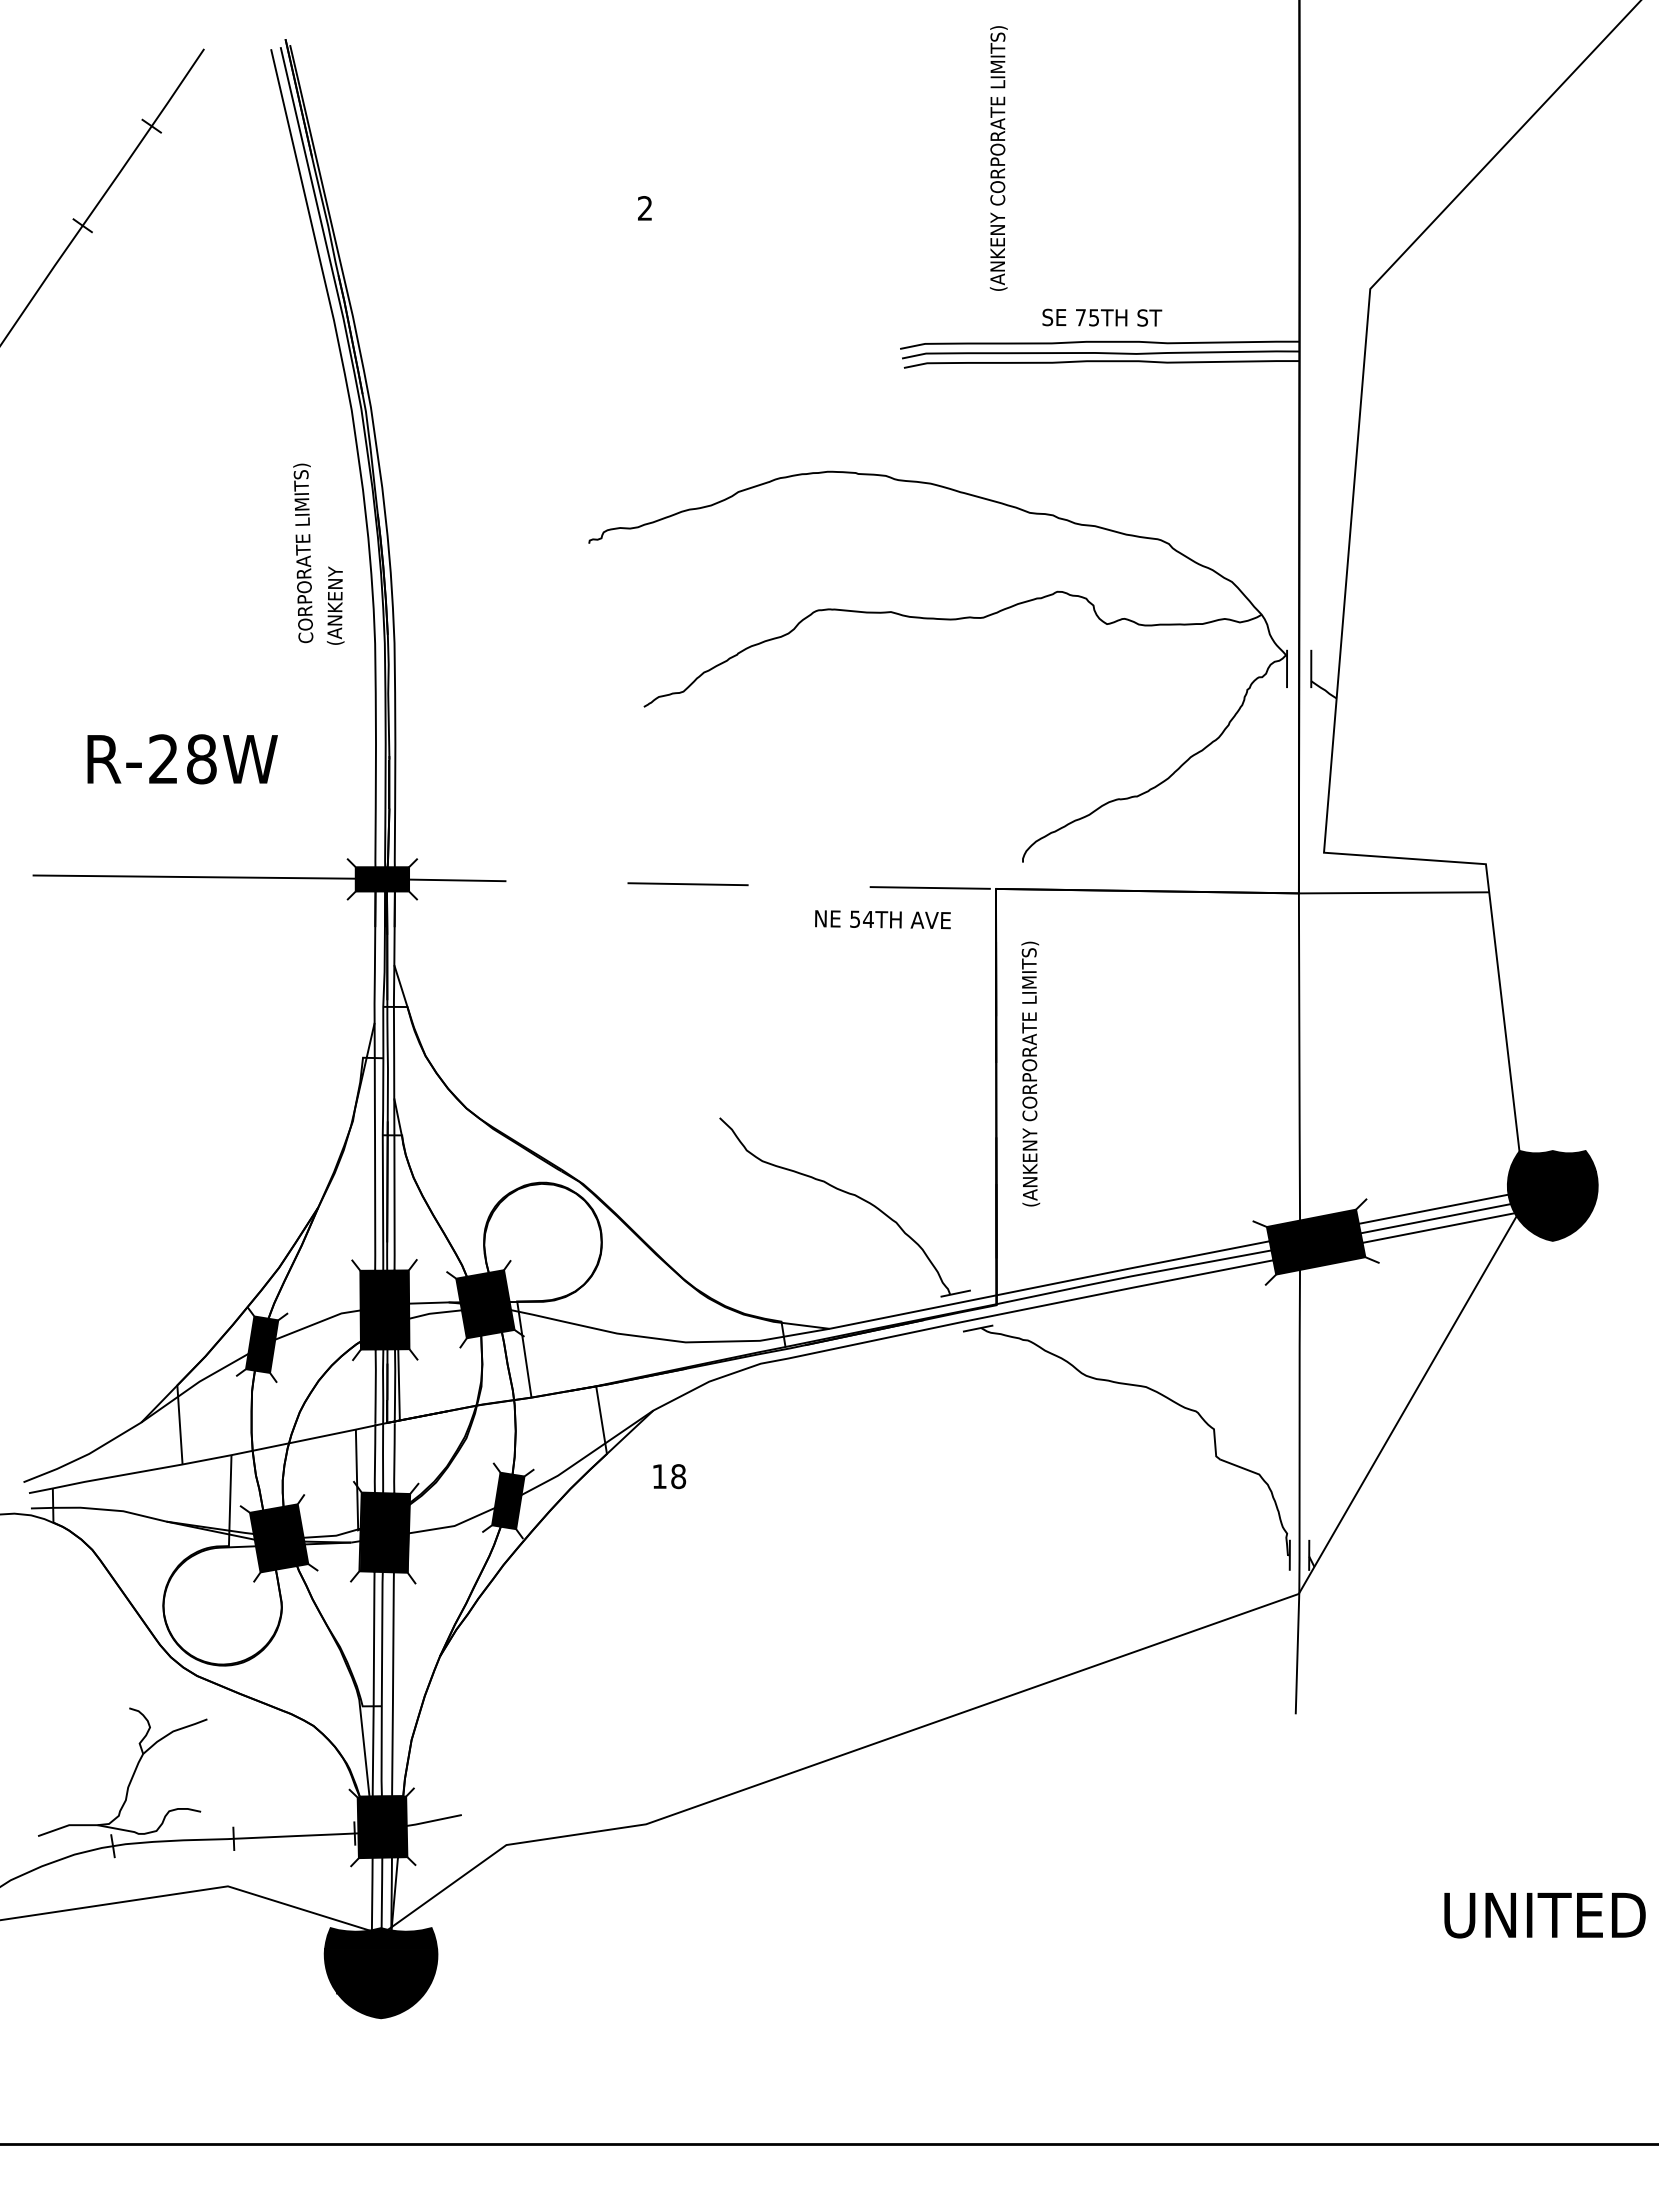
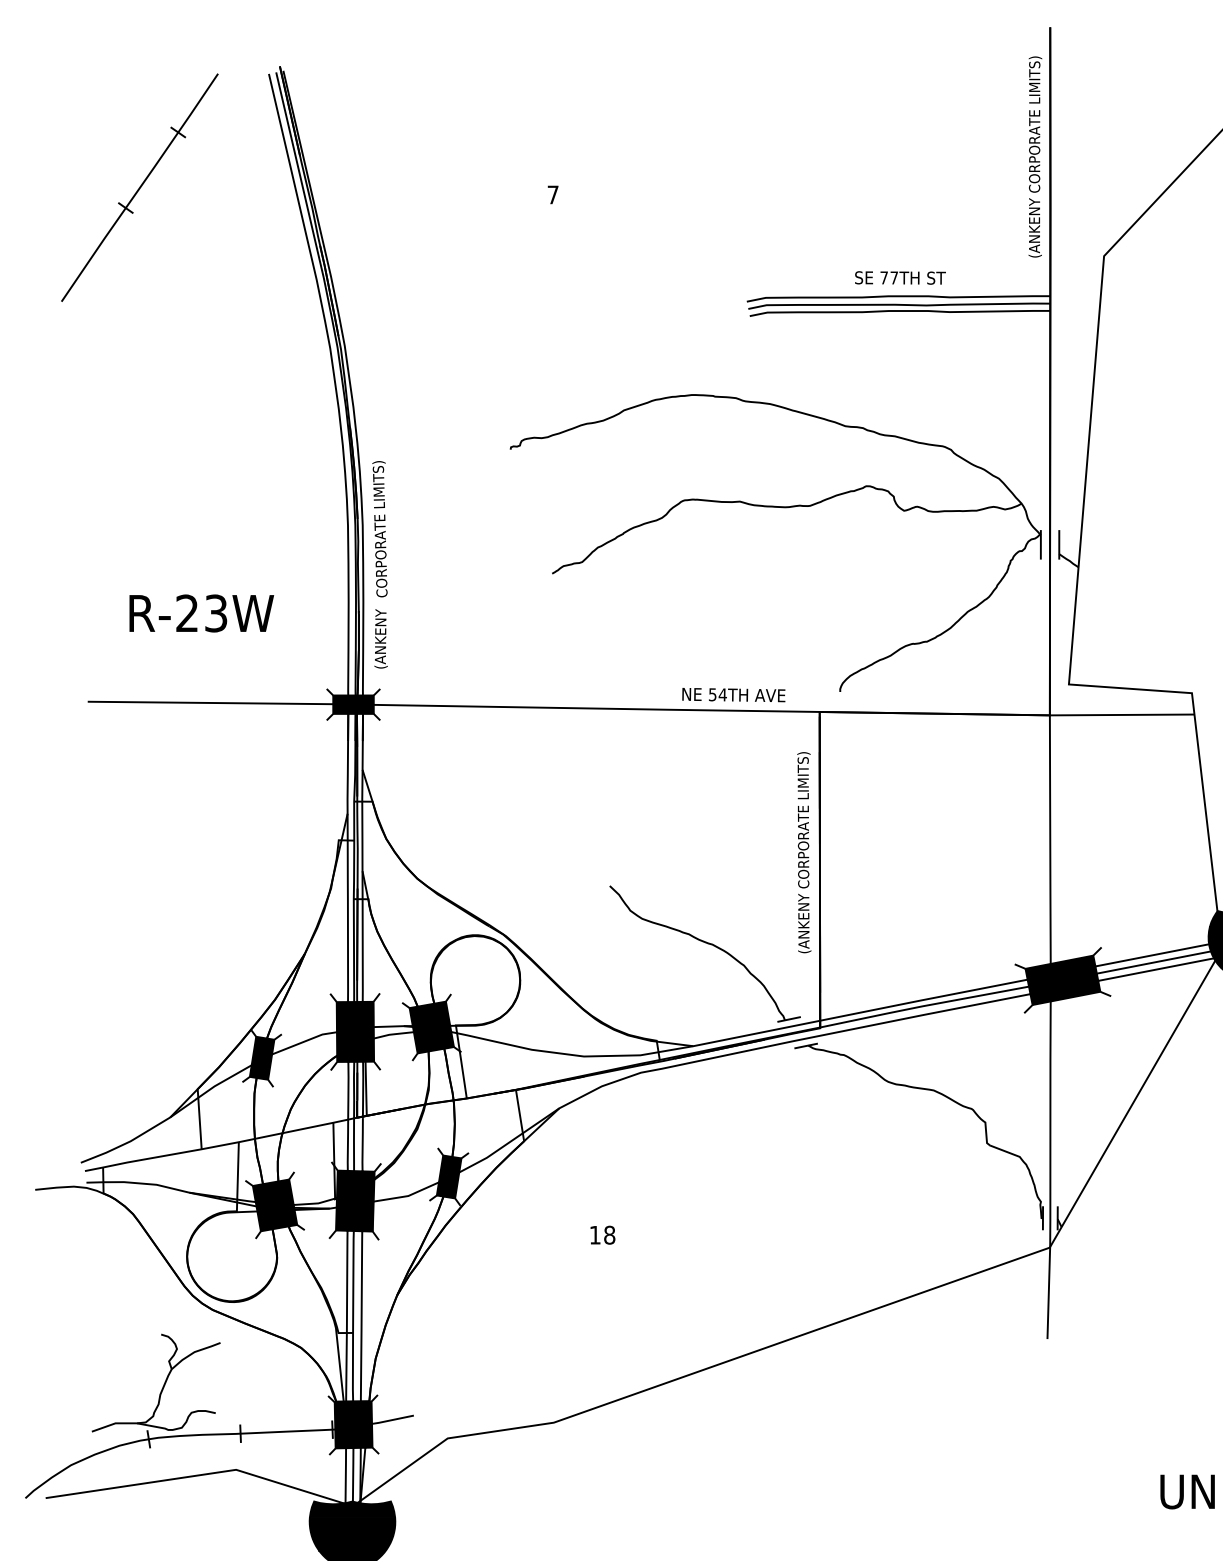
text: (998, 158) -> (1035, 156), moved
text: (645, 208) -> (553, 194), 2 -> 7
text: (1094, 317) -> (894, 277), 75TH -> 77TH
text: (303, 553) -> (380, 529), moved
text: (335, 605) -> (380, 638), moved
text: (201, 759) -> (216, 613), R-28W -> R-23W
line: (691, 884) -> (588, 708), dashed -> solid
text: (882, 919) -> (733, 694), moved
text: (1030, 1073) -> (804, 852), moved
text: (669, 1476) -> (602, 1235), moved

